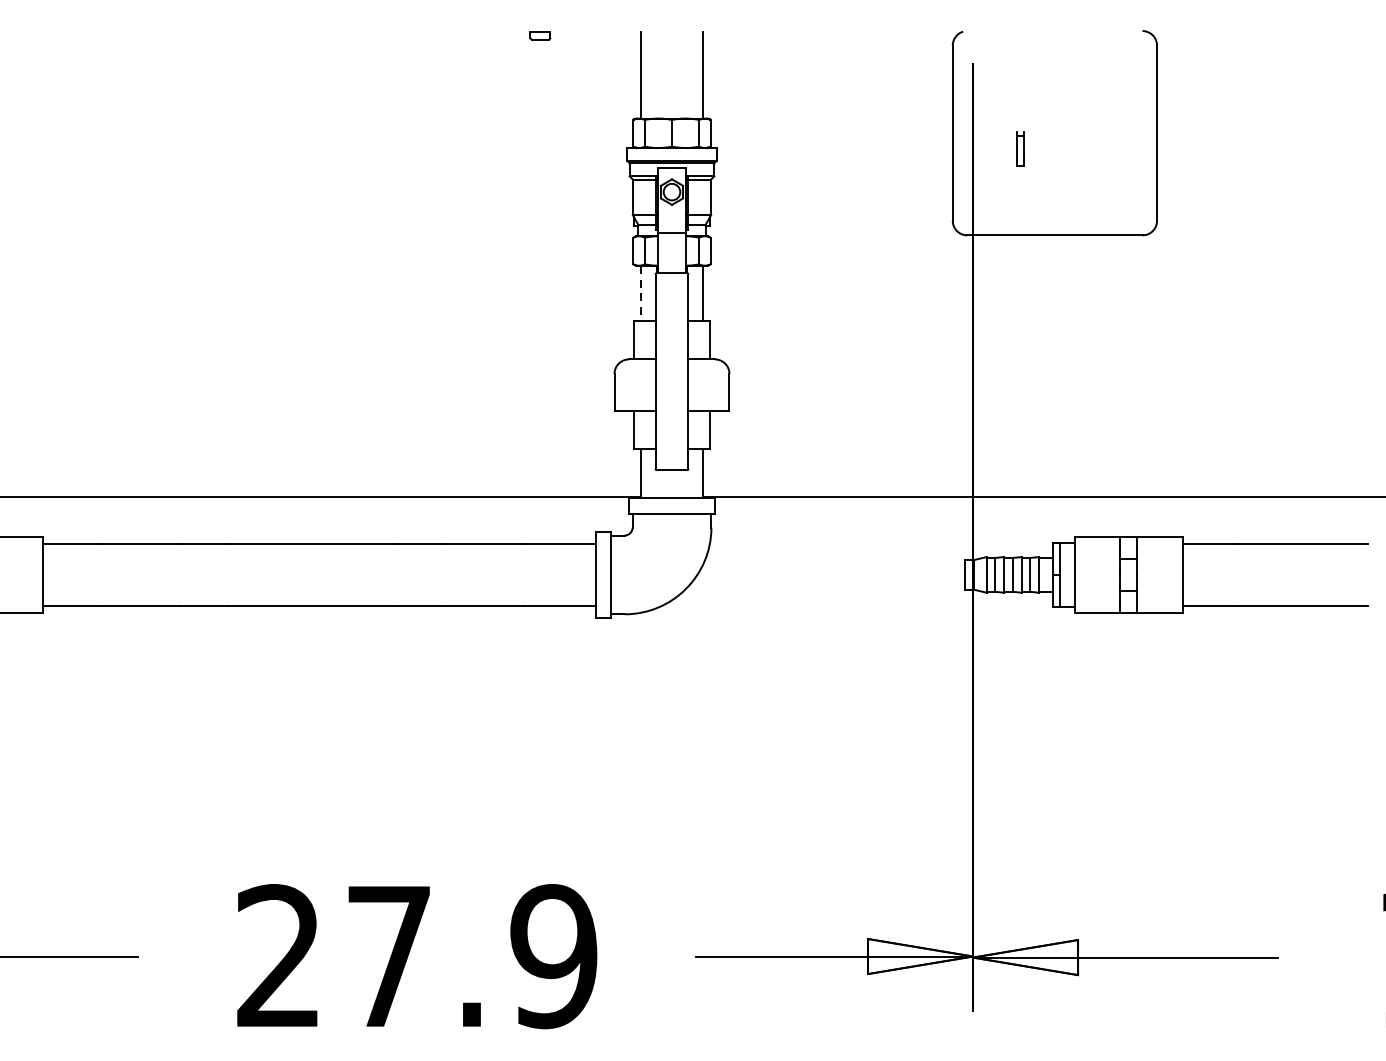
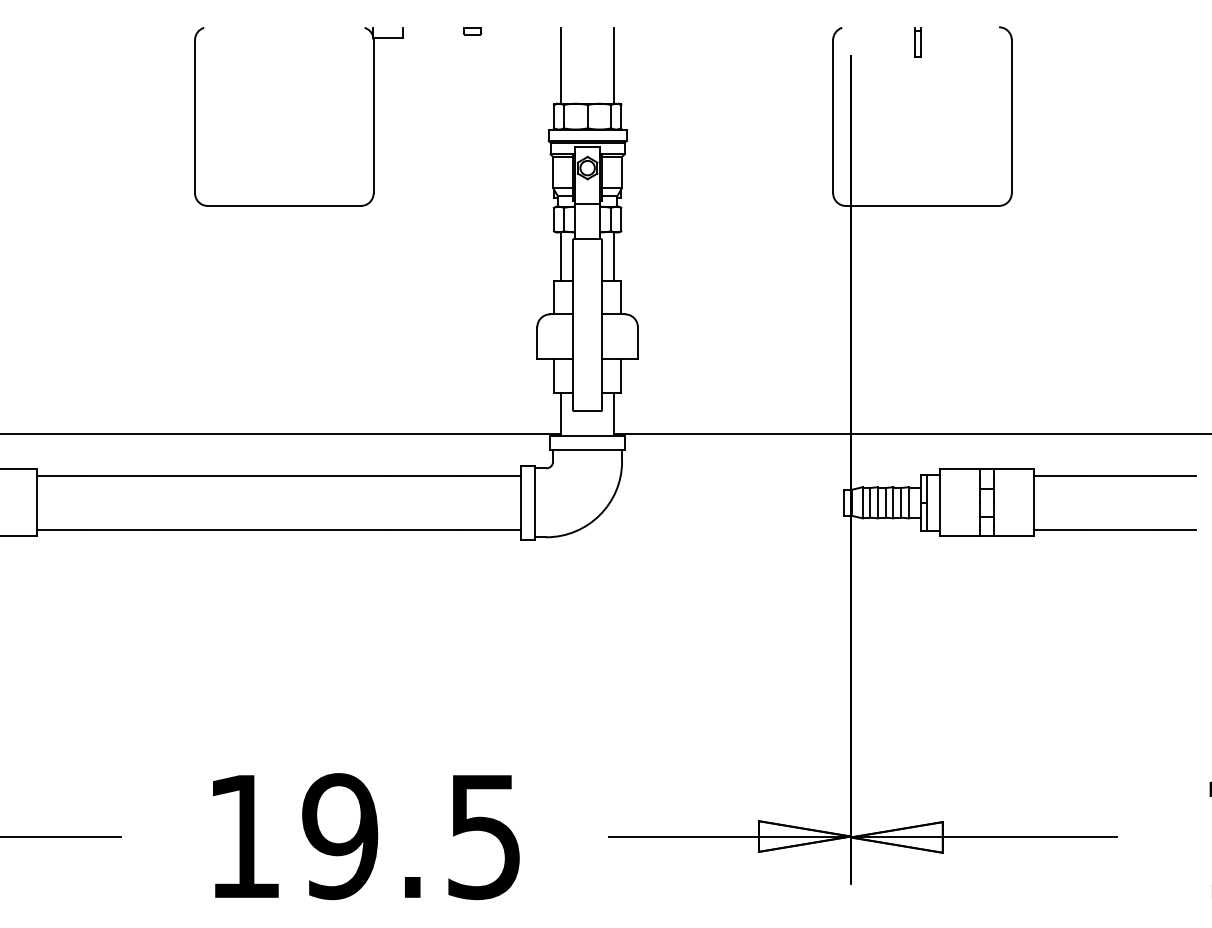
part: (427, 133) -> (373, 116), added
part: (1020, 149) -> (917, 42), moved
line: (640, 294) -> (560, 257), dashed -> solid
text: (416, 956) -> (364, 836), 27.9 -> 19.5

